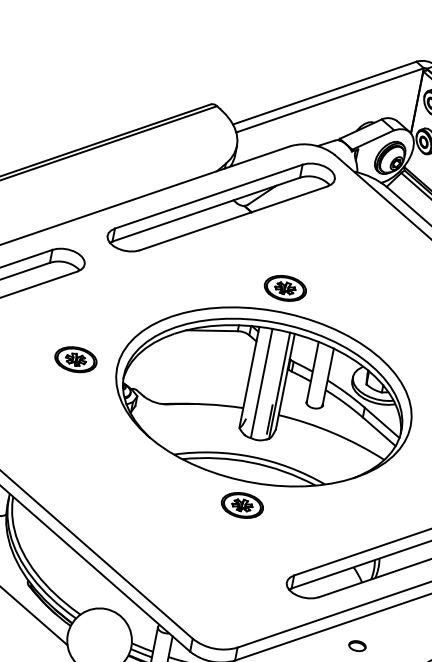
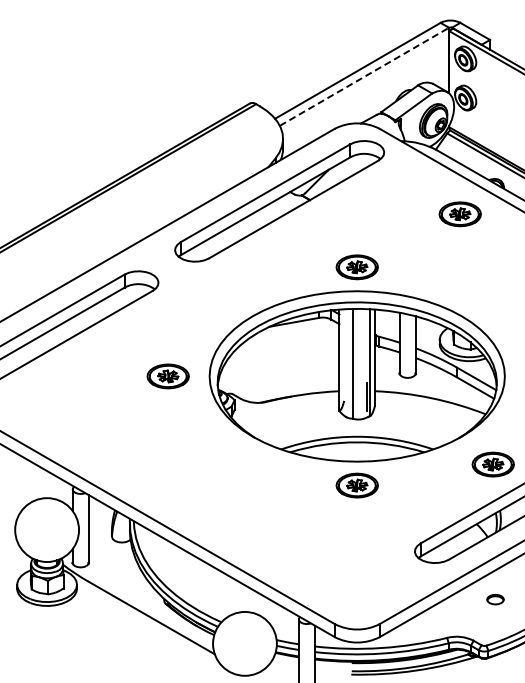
line: (330, 100) -> (364, 76), solid -> dashed
part: (397, 256) -> (459, 214), added
part: (381, 511) -> (492, 464), added

